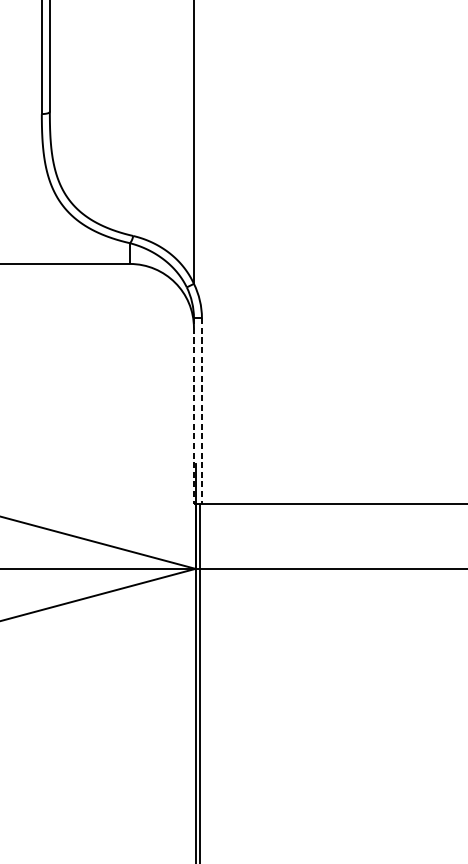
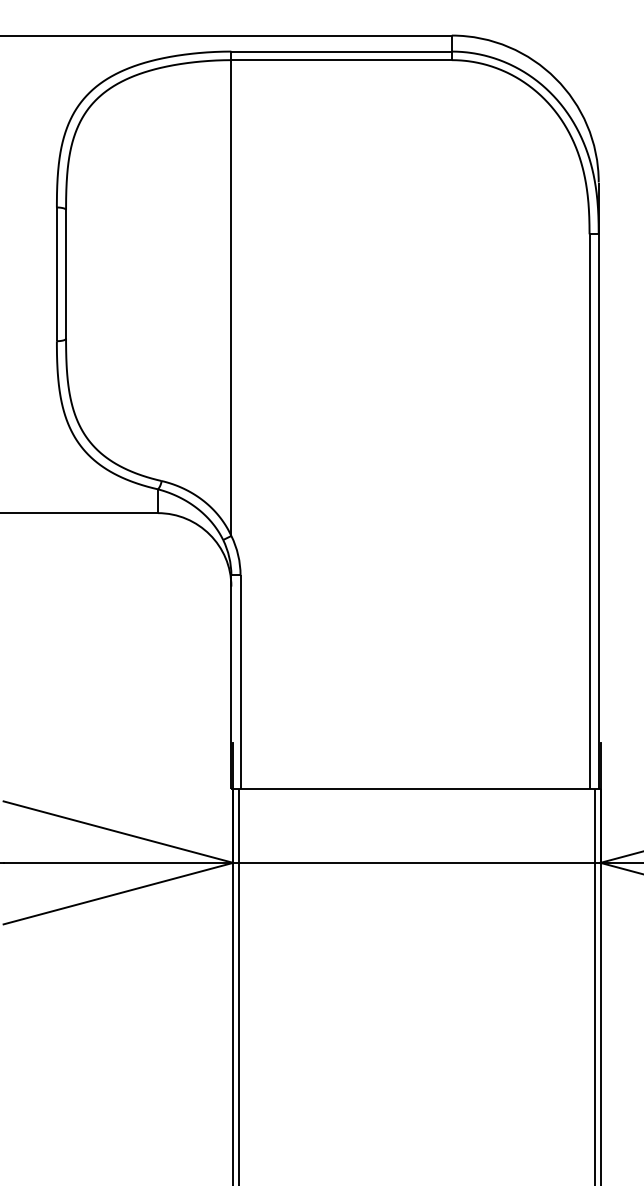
line: (194, 411) -> (231, 682), dashed -> solid
line: (201, 411) -> (240, 682), dashed -> solid

